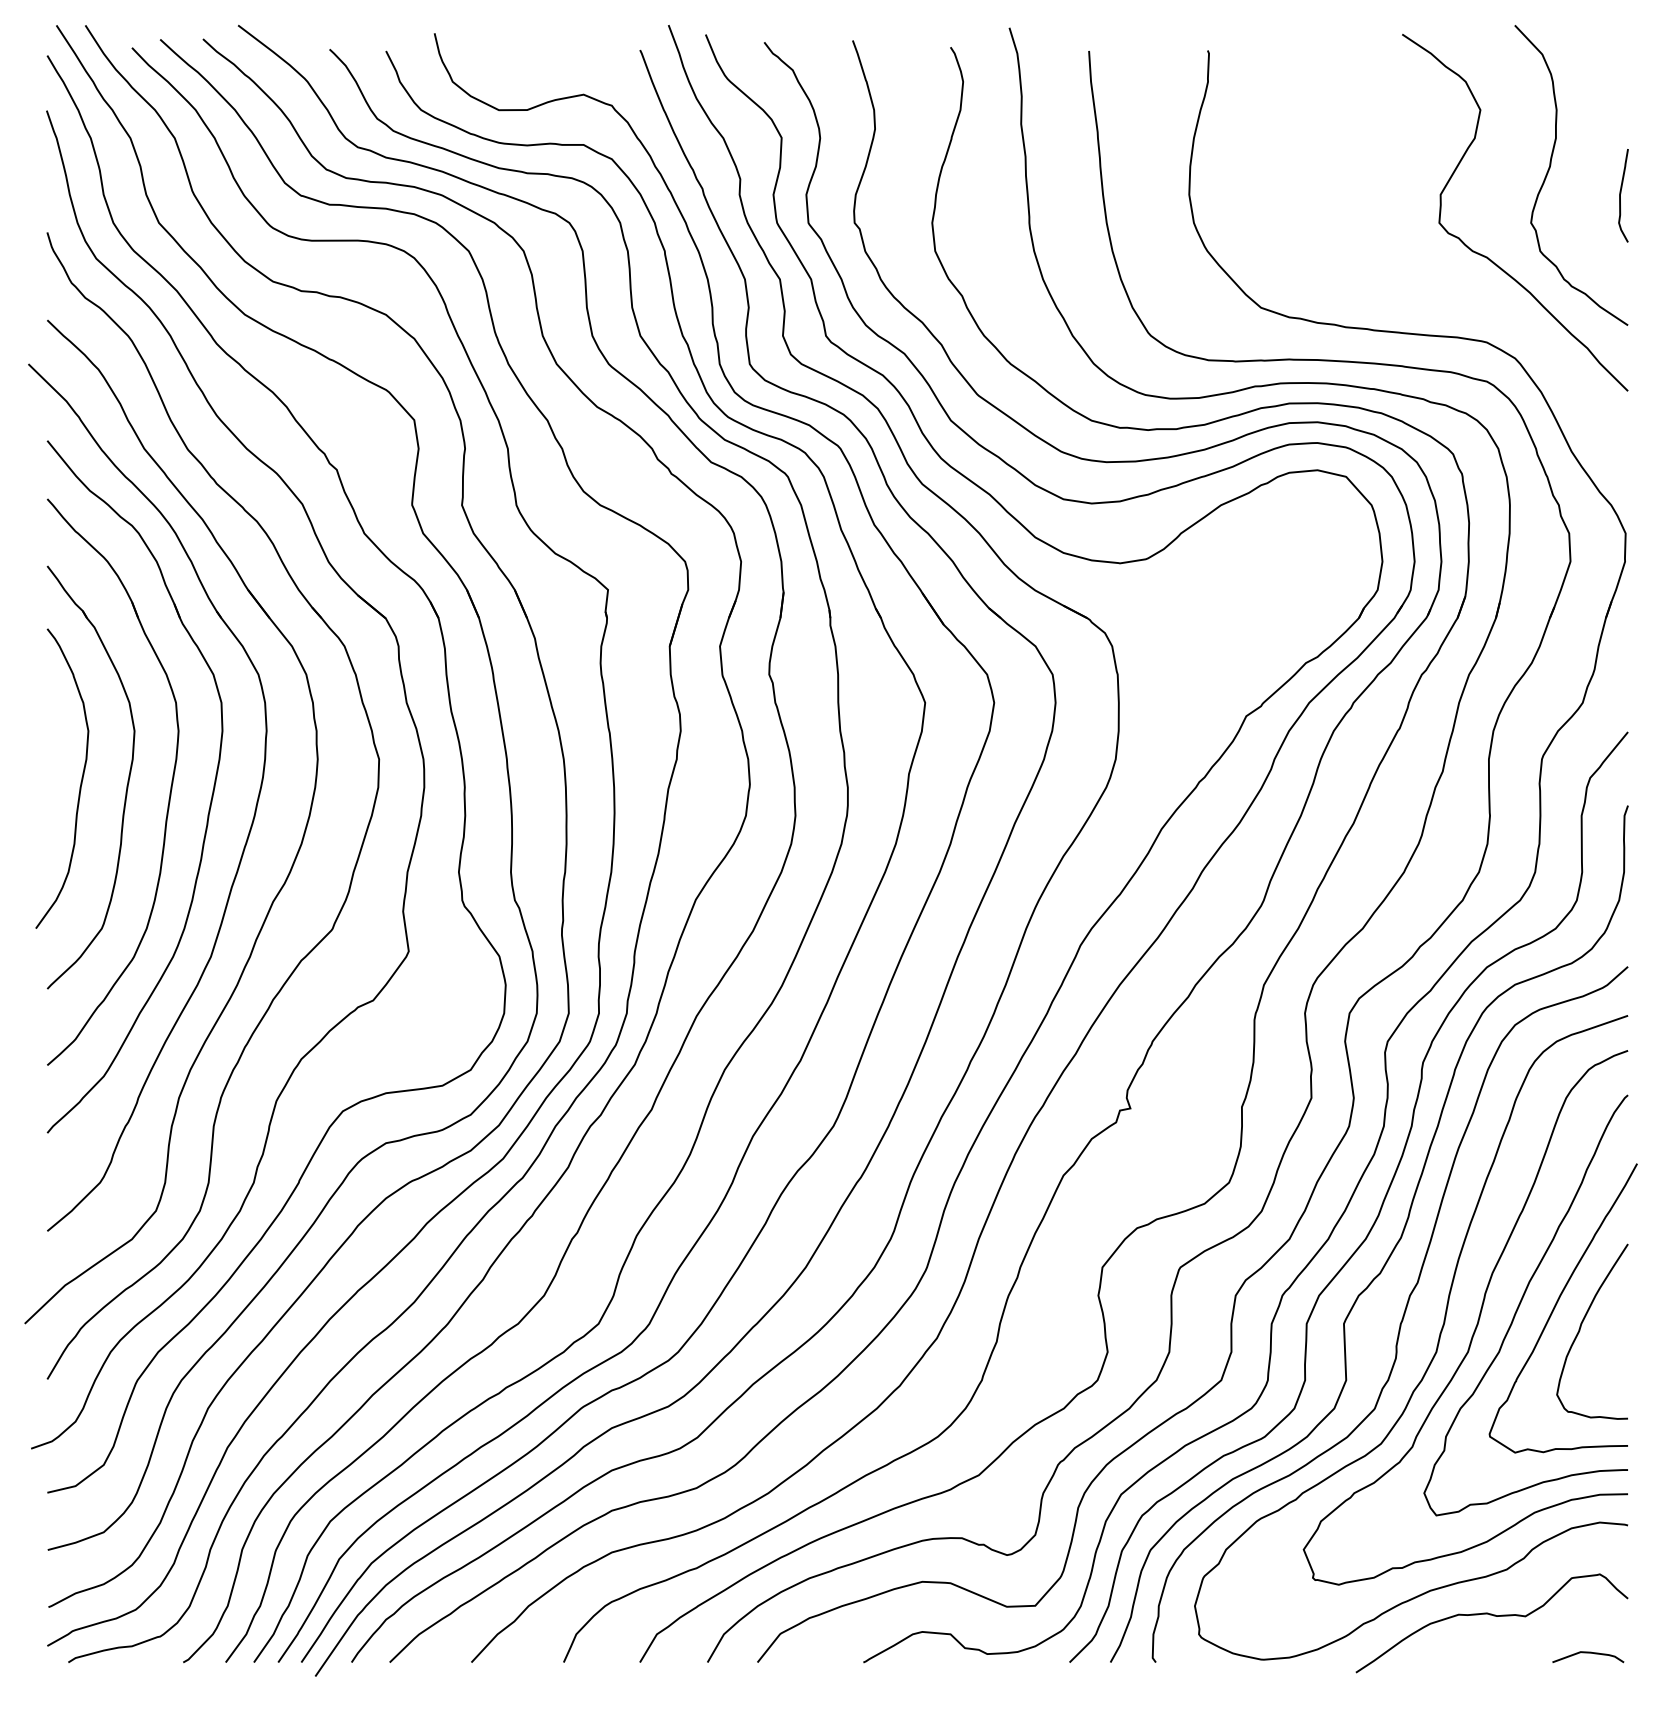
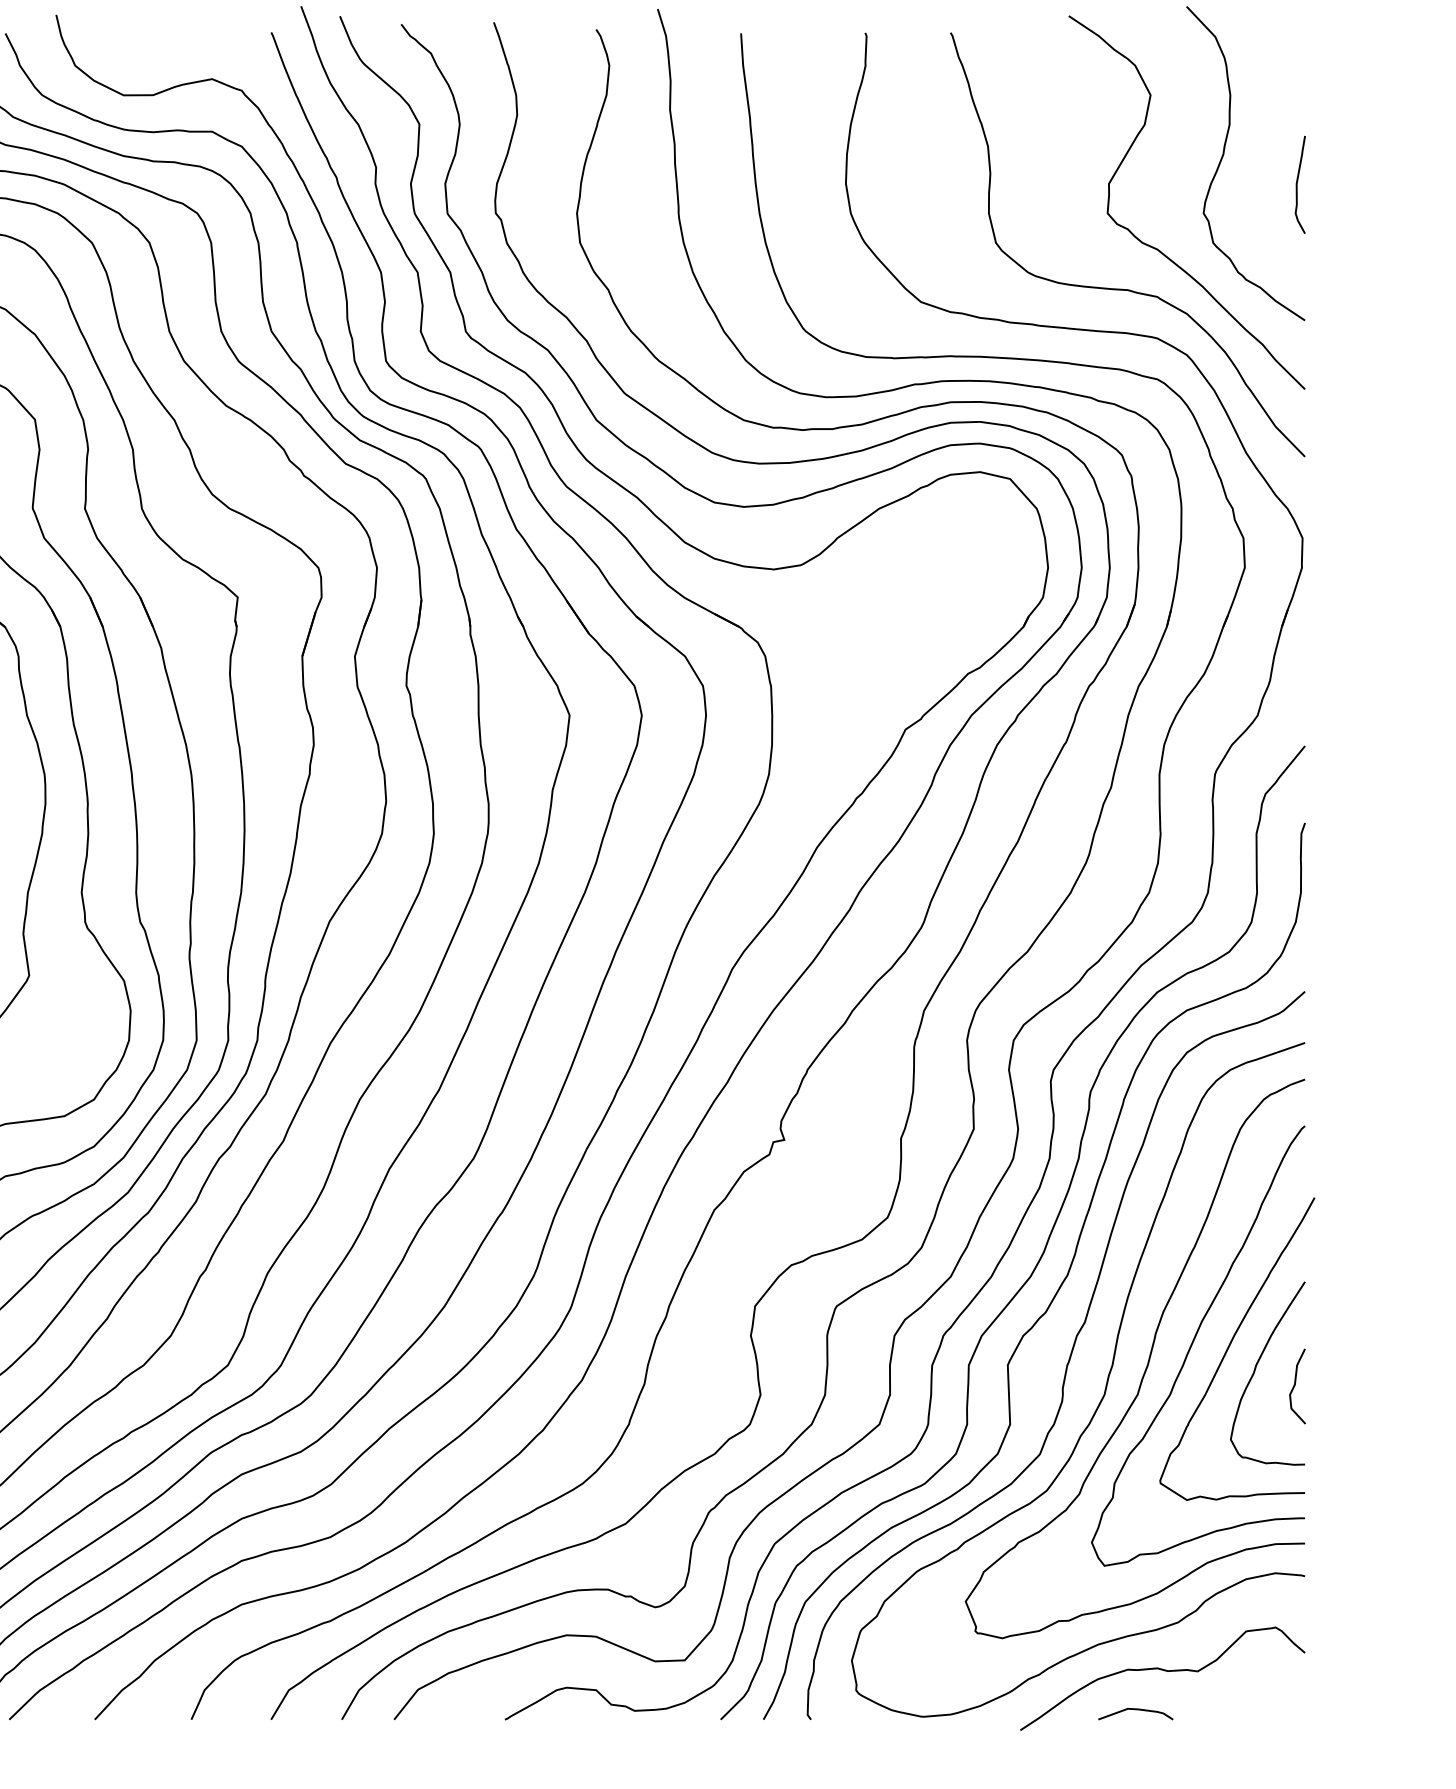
curve: (1449, 294) -> (1118, 288), added
curve: (1618, 1344) -> (1295, 1386), added
curve: (1588, 1653) -> (1136, 1710), moved

